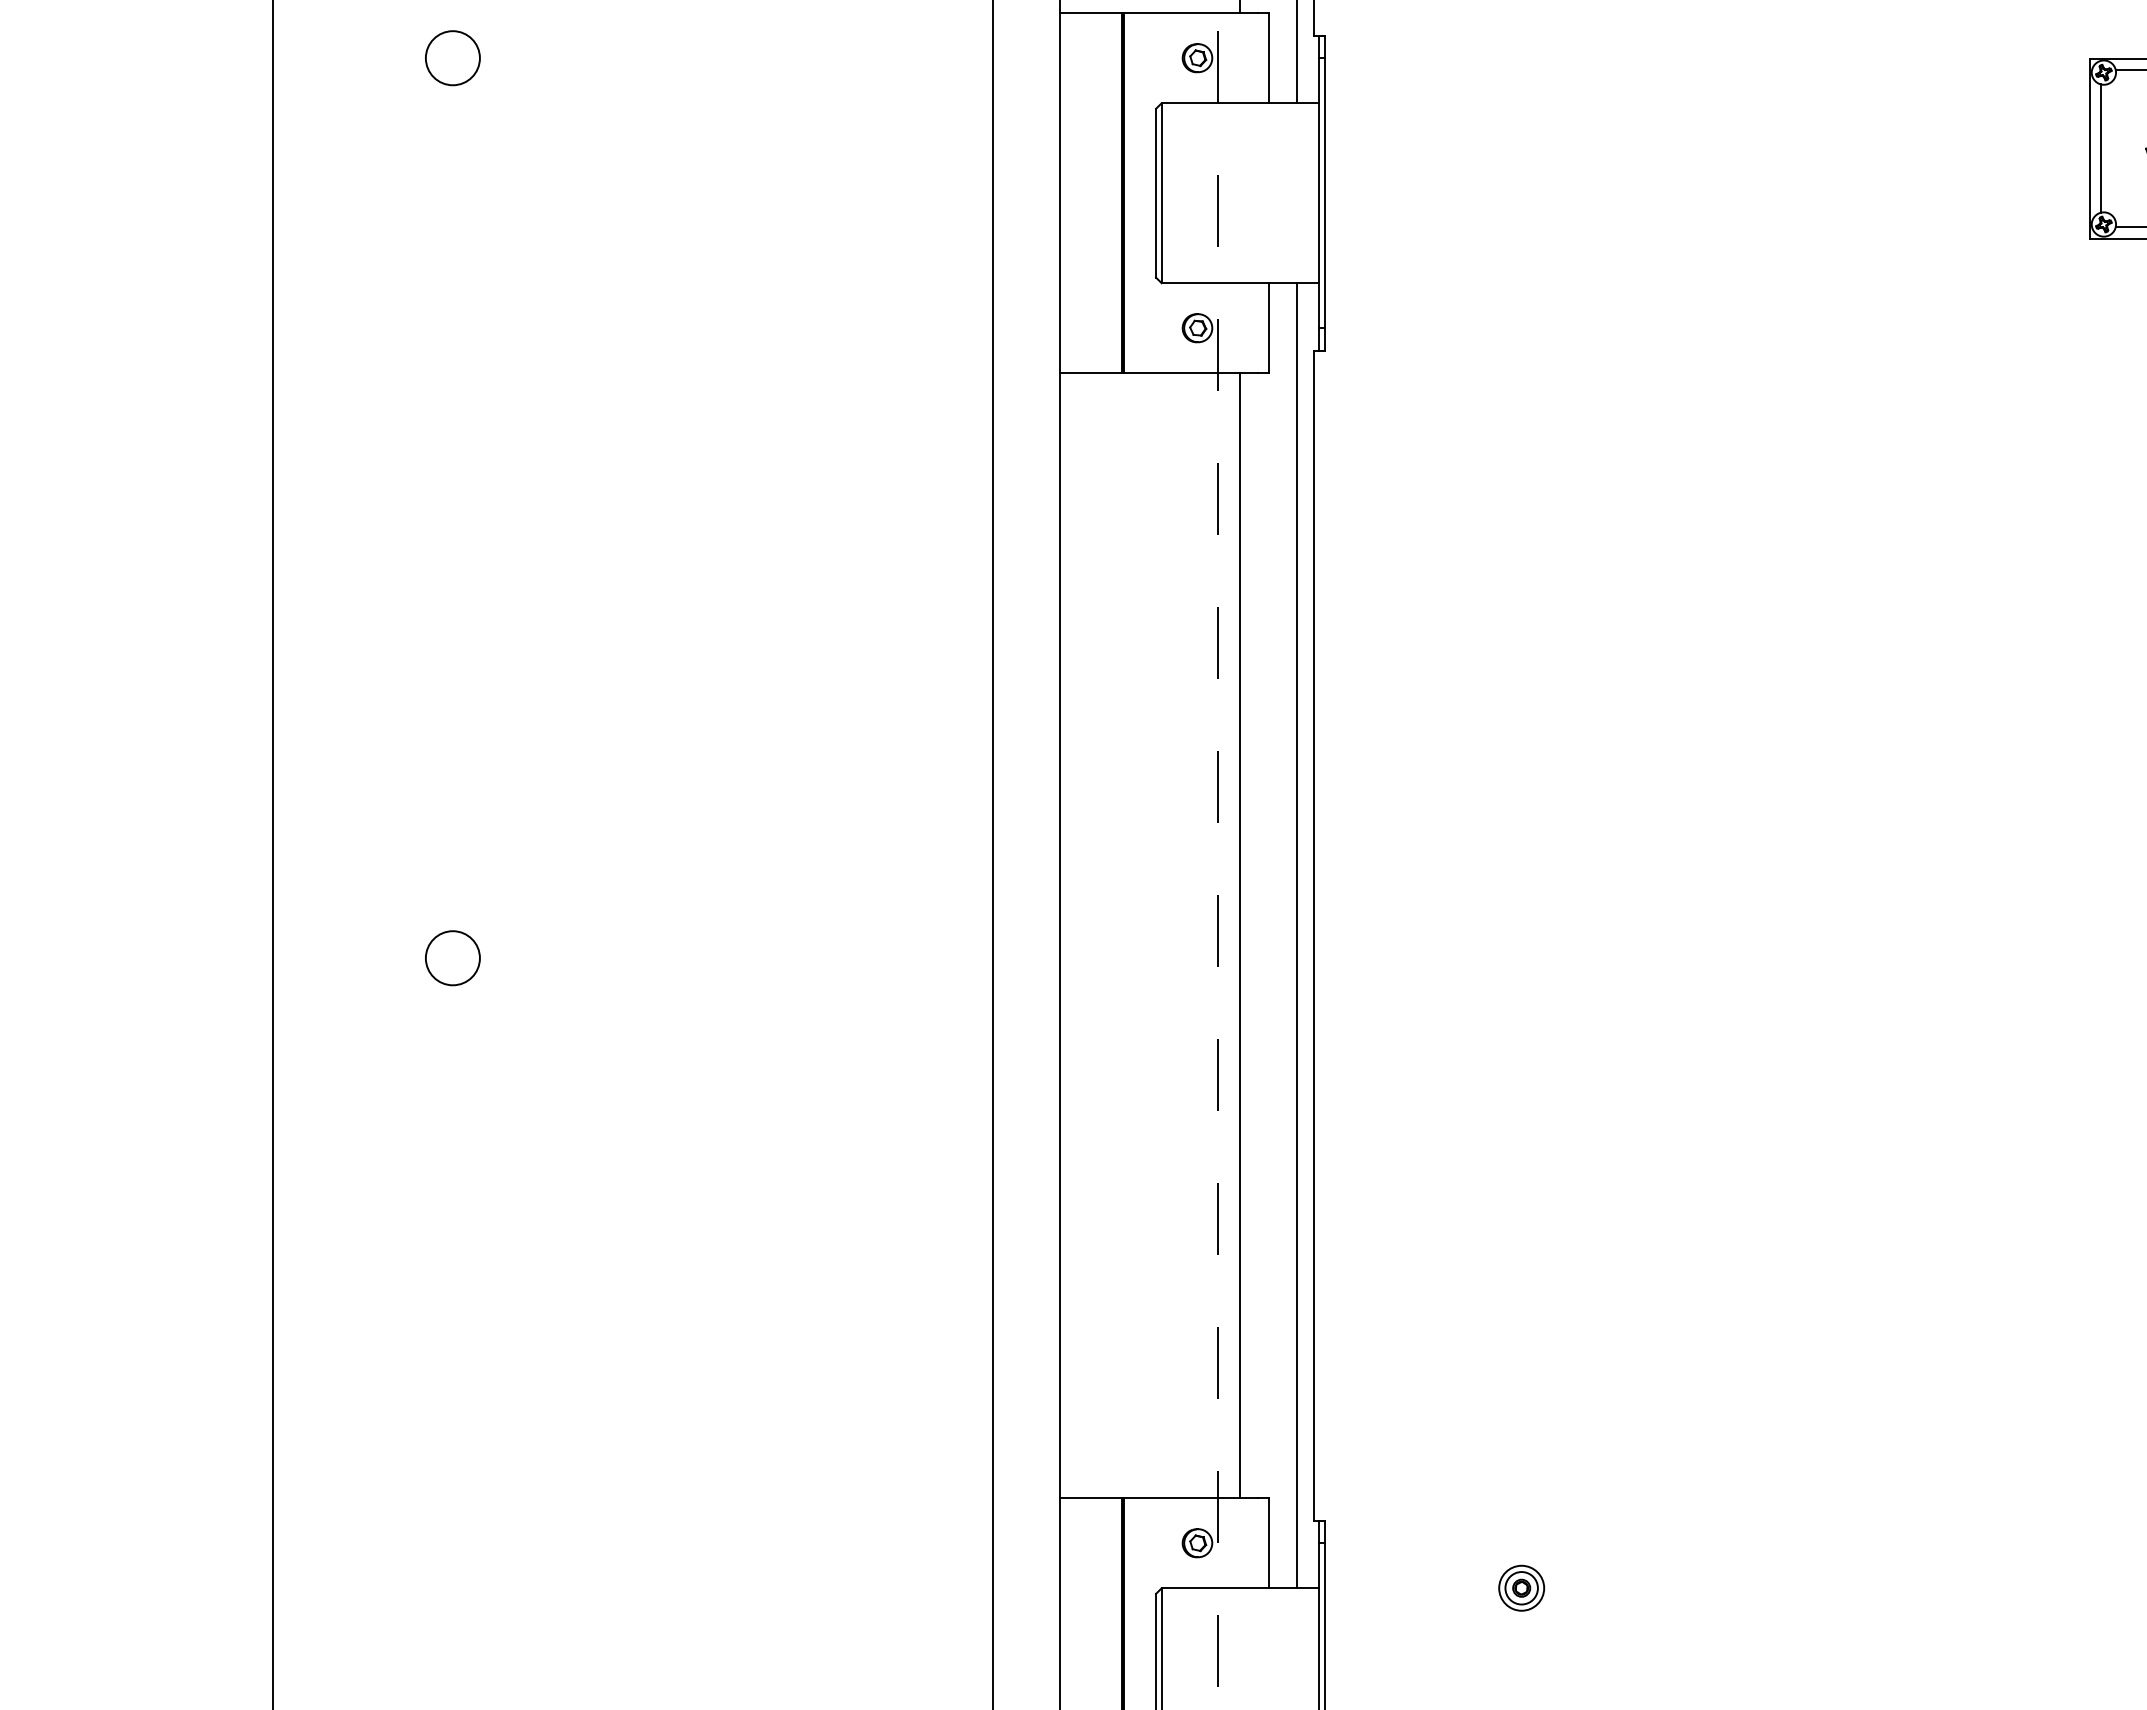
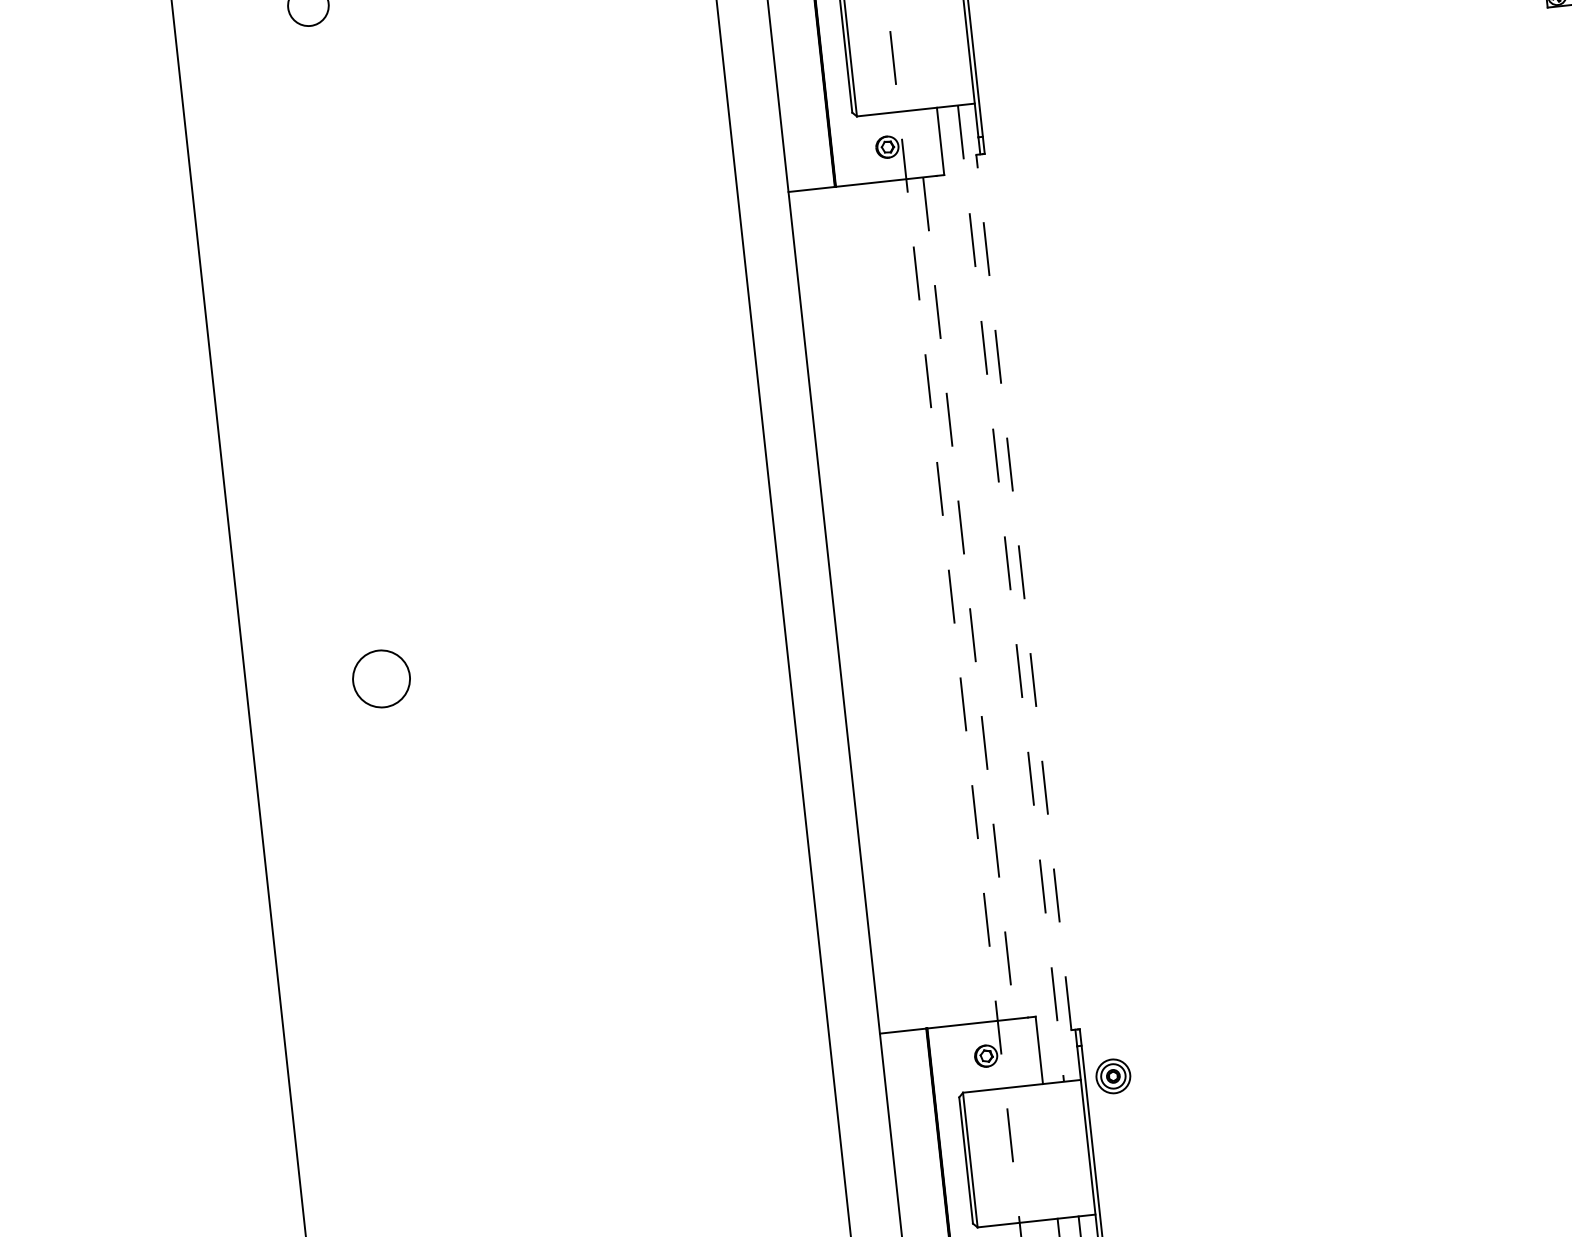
line: (1240, 935) -> (968, 597), solid -> dashed
line: (1296, 935) -> (1010, 593), solid -> dashed
line: (1313, 935) -> (1023, 592), solid -> dashed
circle: (452, 958) -> (381, 679), size x1.4
part: (1521, 1587) -> (1113, 1075), moved

